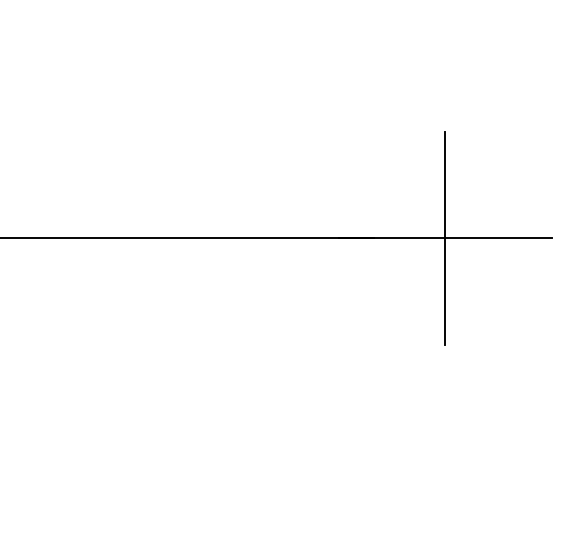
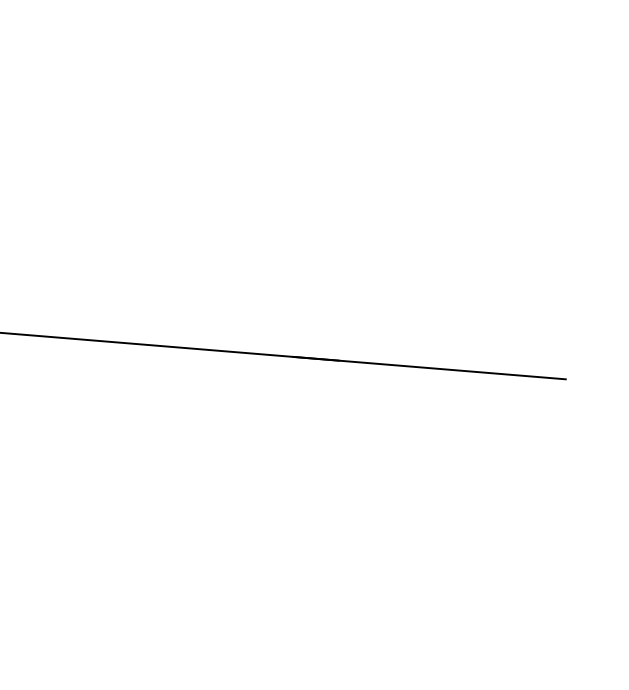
line: (445, 237) -> (430, 367), removed

